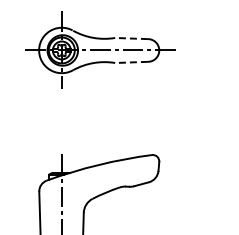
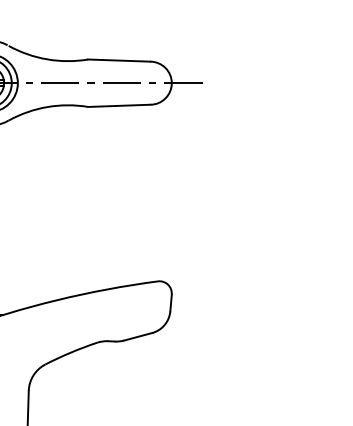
line: (131, 38) -> (119, 60), dashed -> solid
line: (131, 62) -> (119, 105), dashed -> solid

